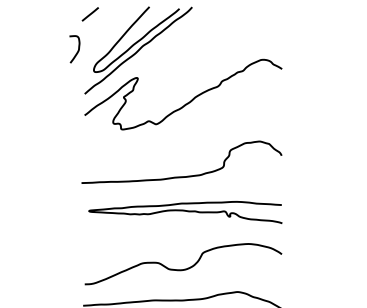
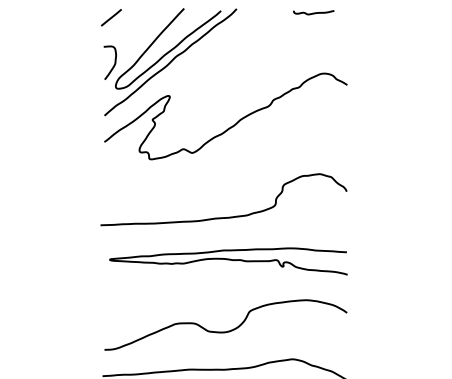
curve: (254, 10) -> (313, 12), added
curve: (78, 49) -> (114, 62), moved

